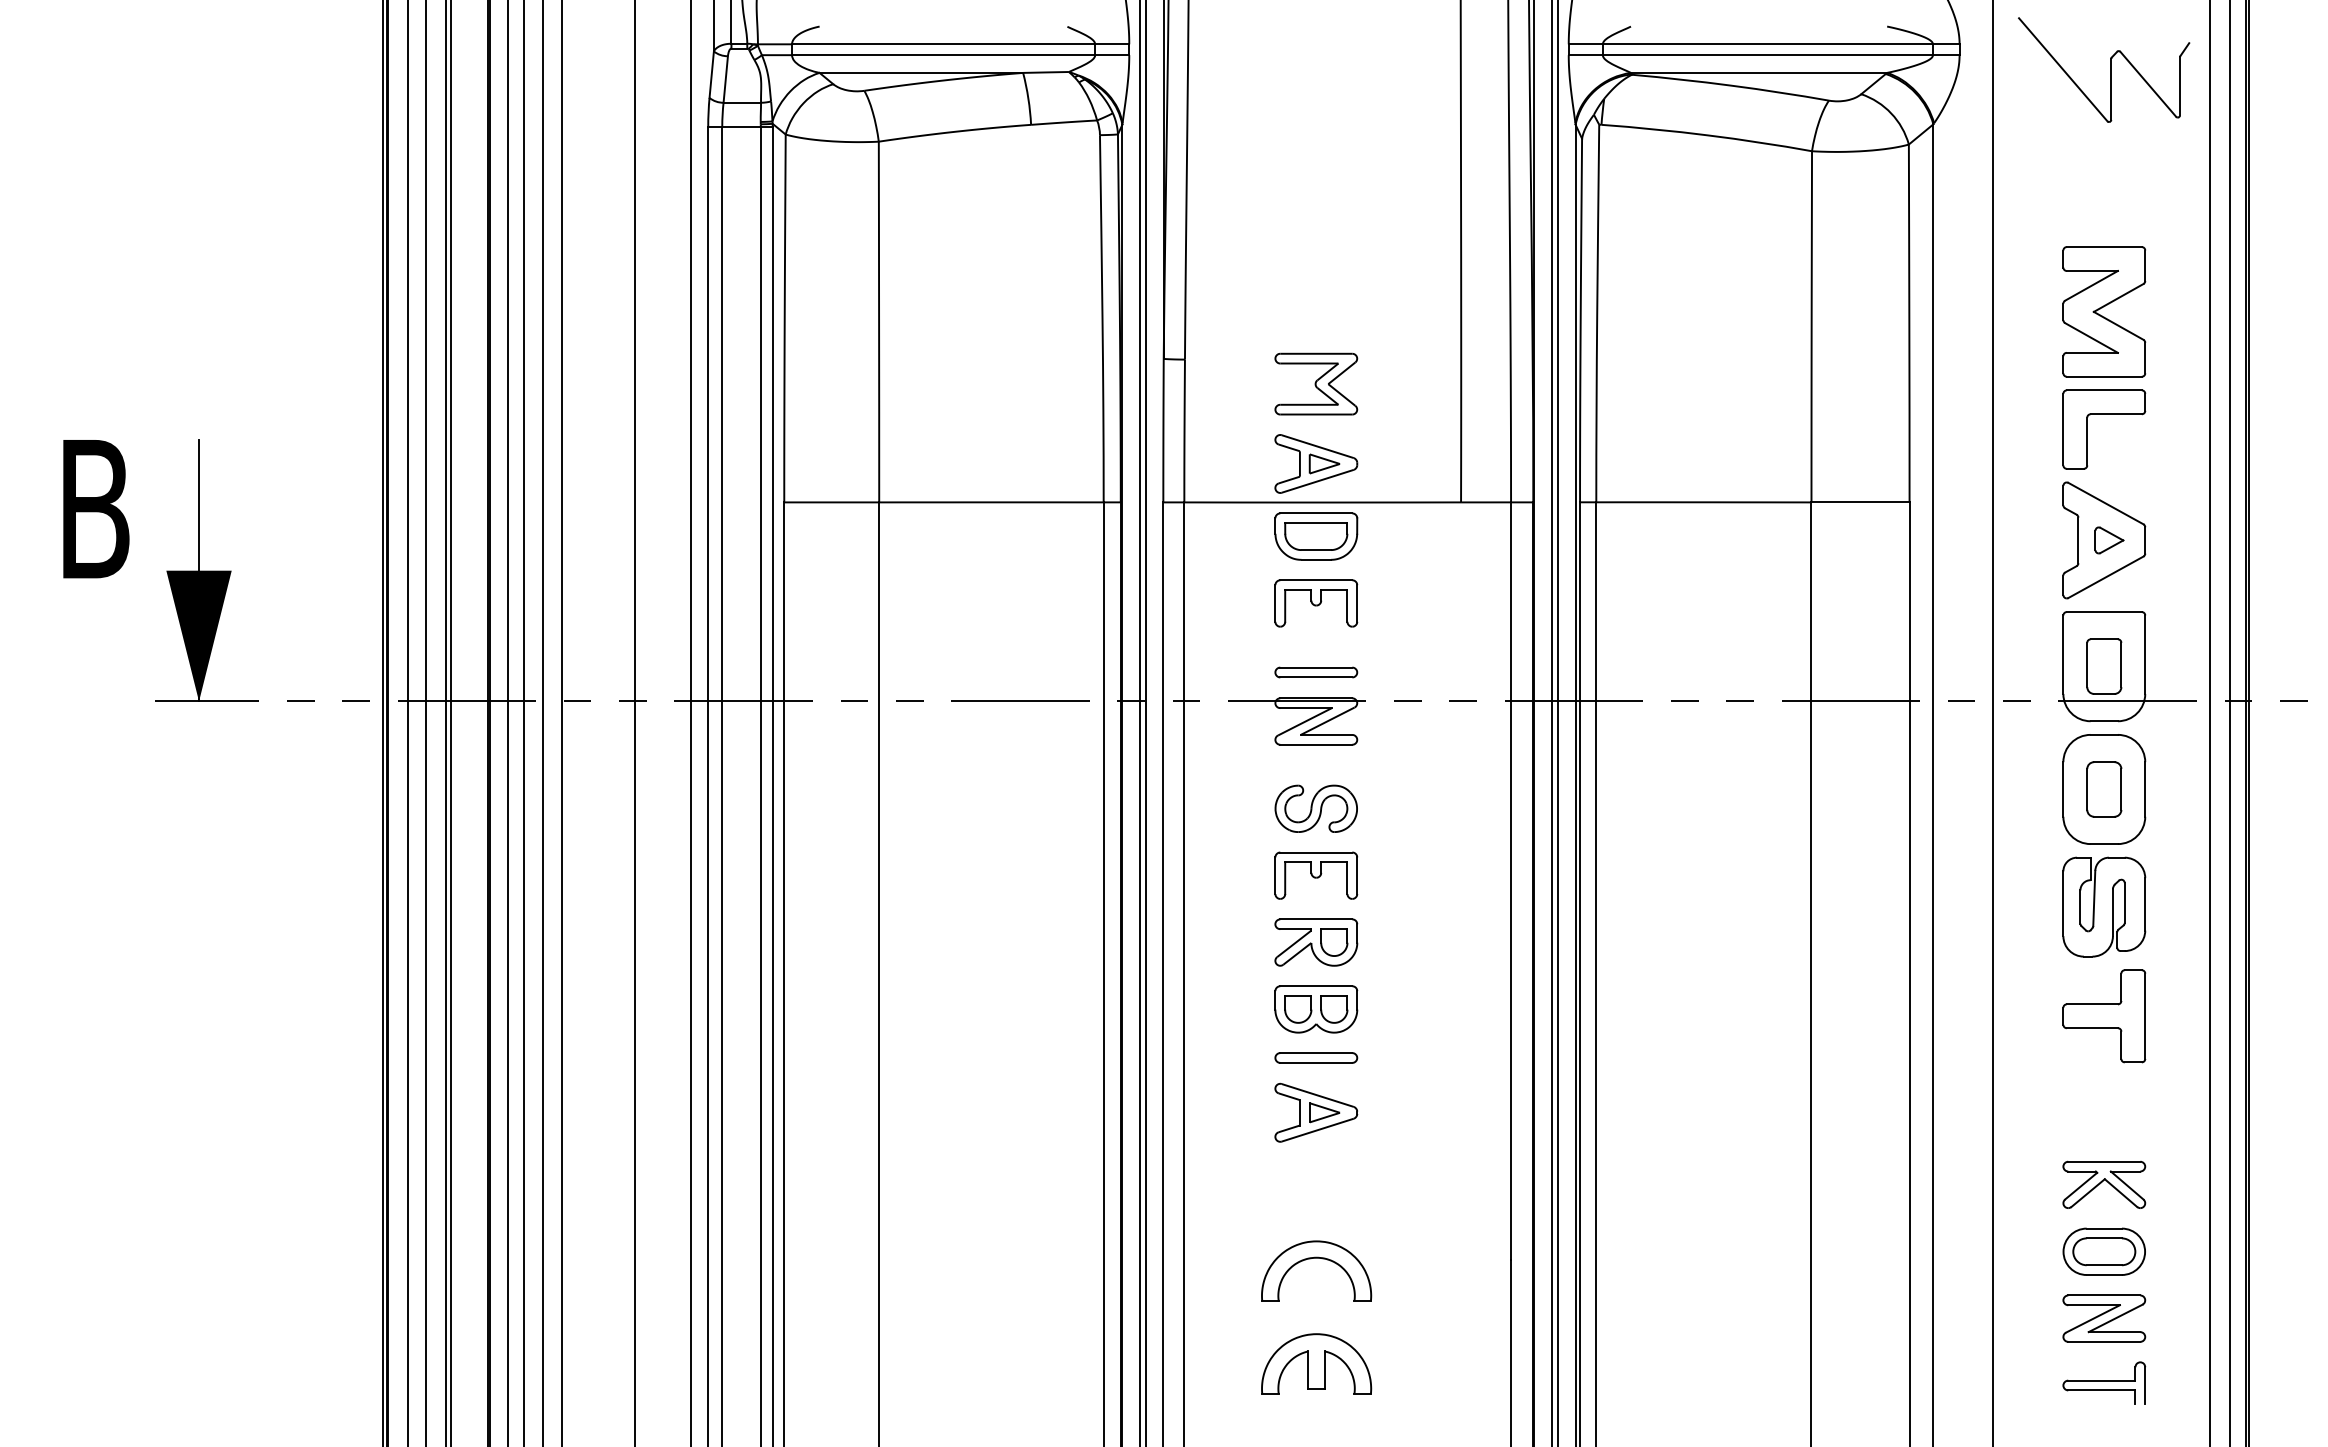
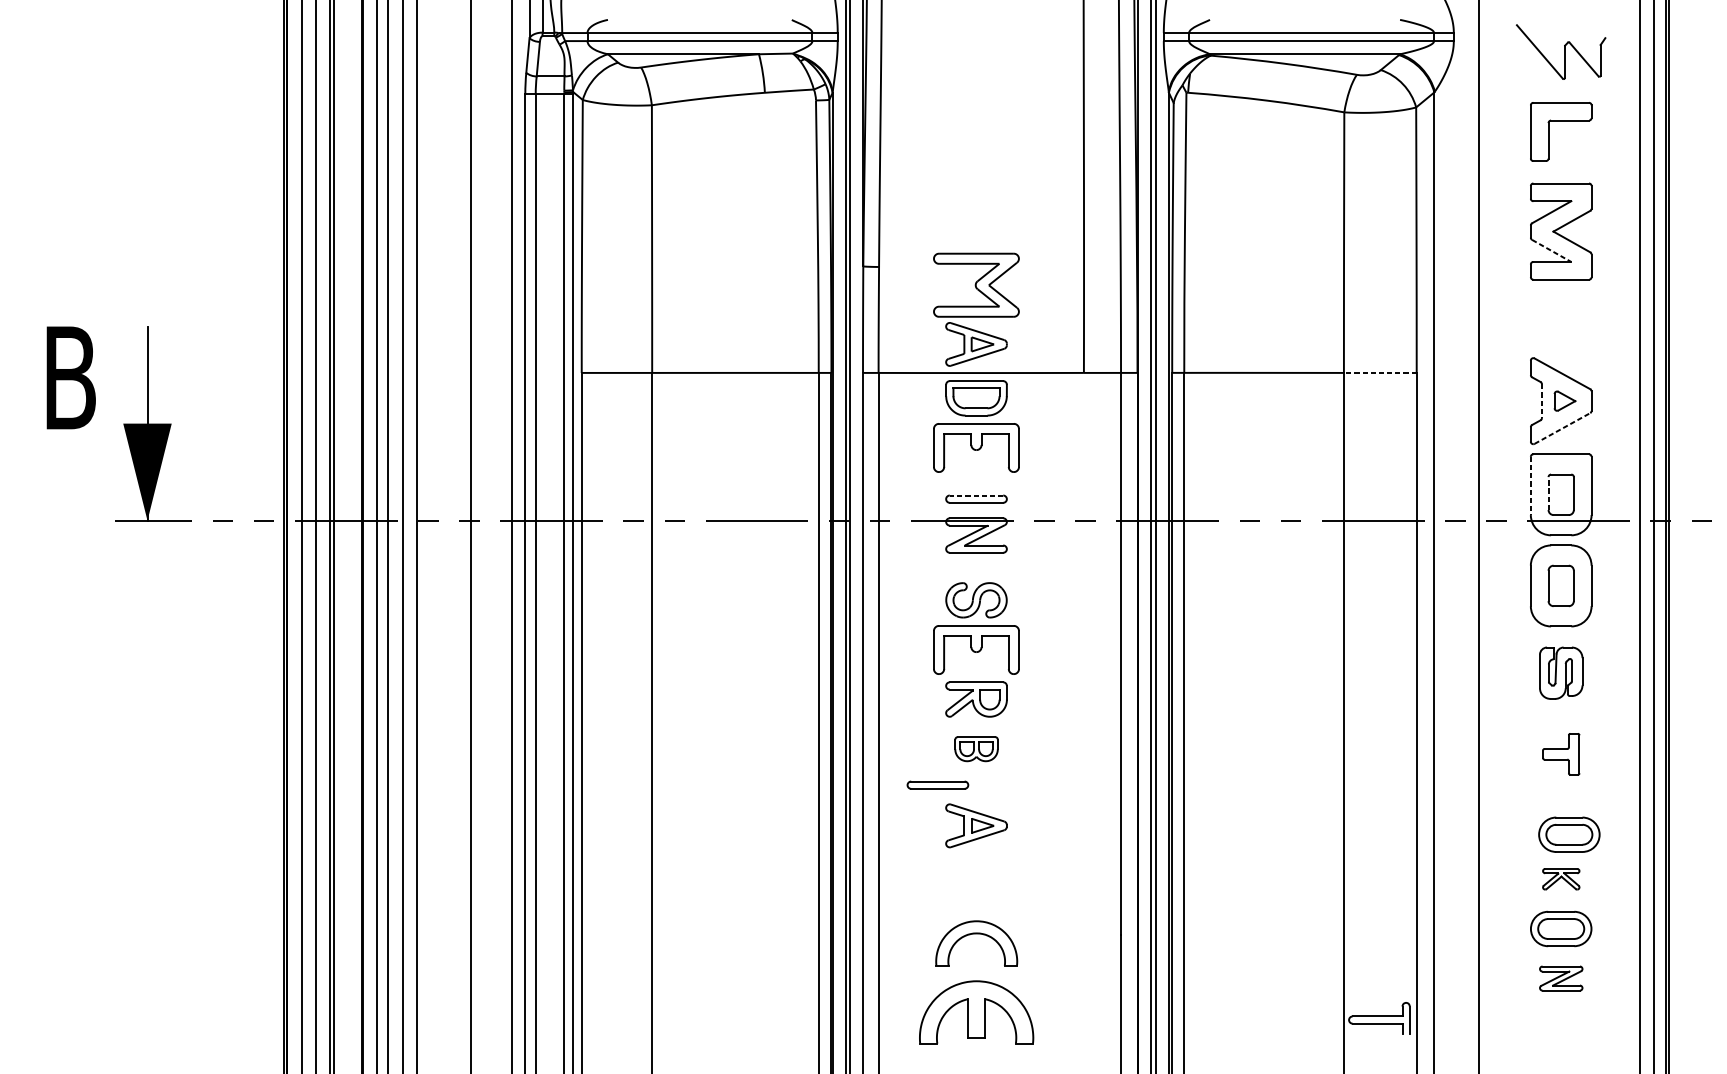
part: (2104, 69) -> (1561, 51), size x0.7
line: (2091, 338) -> (1551, 251), solid -> dashed
part: (1316, 383) -> (976, 284), size x1.4
part: (2104, 414) -> (1561, 120), moved
line: (1860, 502) -> (1380, 373), solid -> dashed
line: (2078, 540) -> (1542, 401), solid -> dashed
line: (2105, 577) -> (1562, 428), solid -> dashed
part: (1316, 603) -> (976, 447), size x1.4
line: (2063, 655) -> (1530, 486), solid -> dashed
line: (2087, 664) -> (1548, 493), solid -> dashed
line: (1315, 667) -> (975, 495), solid -> dashed
part: (1316, 875) -> (976, 649), size x1.4
part: (2104, 906) -> (1561, 672), size x0.7
part: (1316, 1009) -> (976, 749), size x0.7
part: (2104, 1016) -> (1561, 754), size x0.6
part: (1316, 1057) -> (938, 784), moved
part: (2114, 1124) -> (1568, 834), added
part: (2104, 1184) -> (1561, 879), size x0.6
part: (2104, 1318) -> (1561, 978), size x0.7
part: (1316, 1363) -> (976, 1011), size x1.4
part: (2104, 1382) -> (1379, 1017), moved

